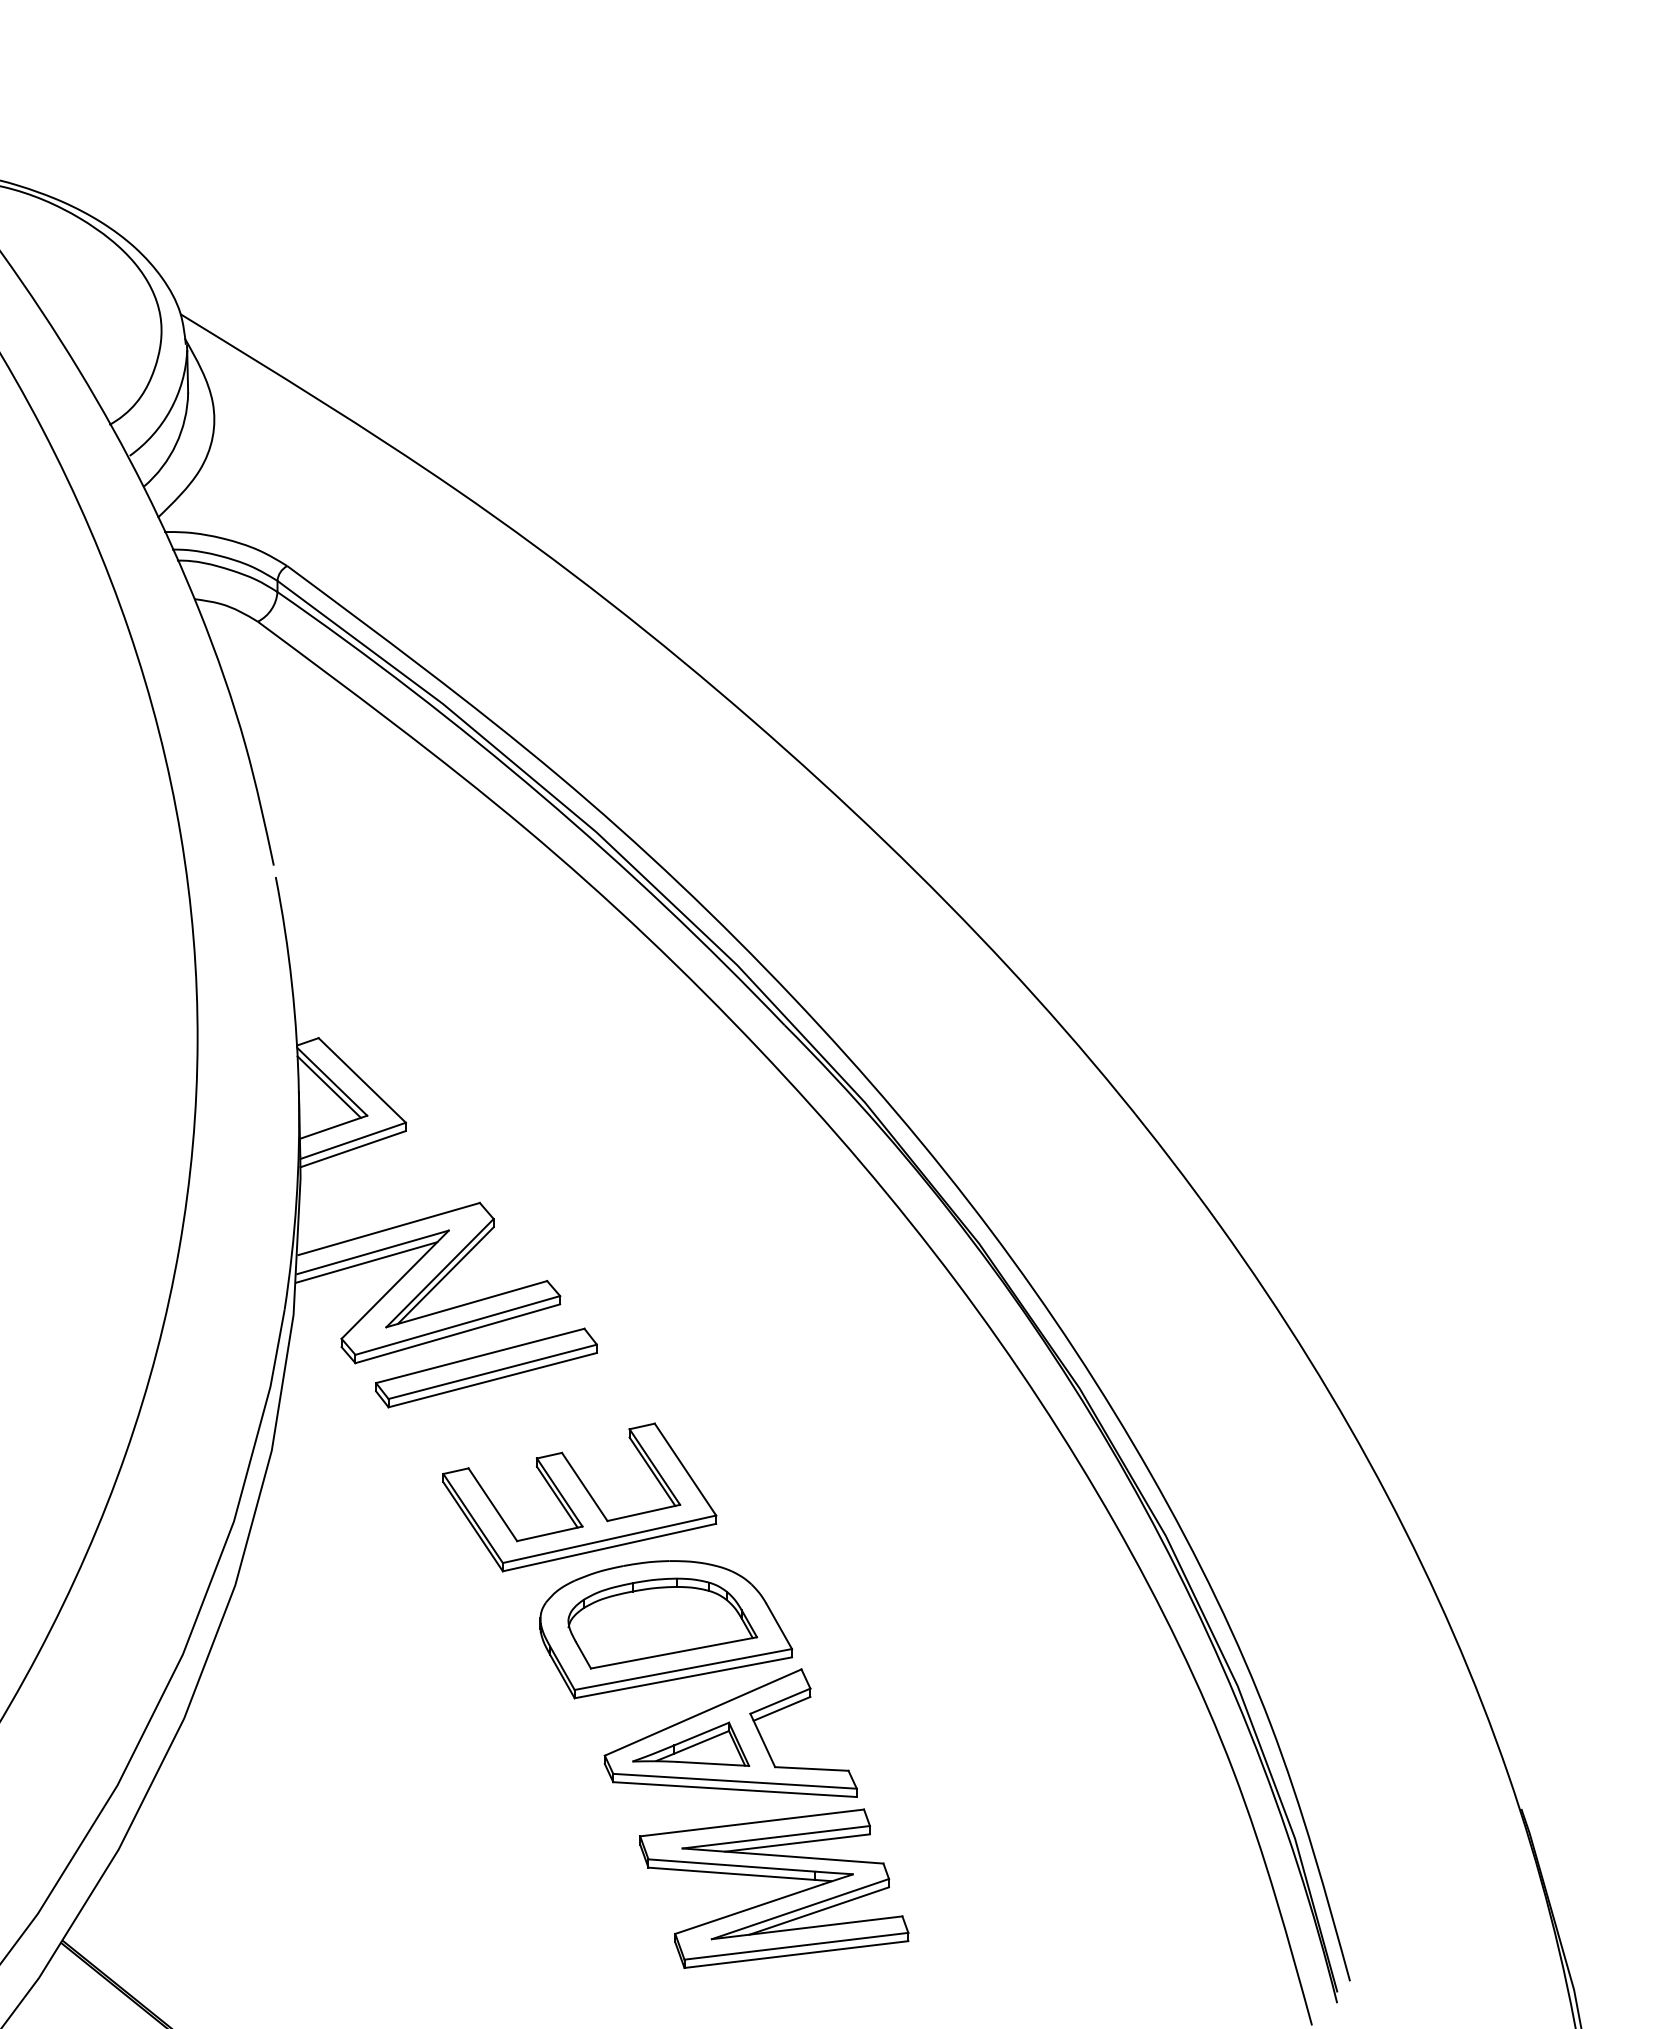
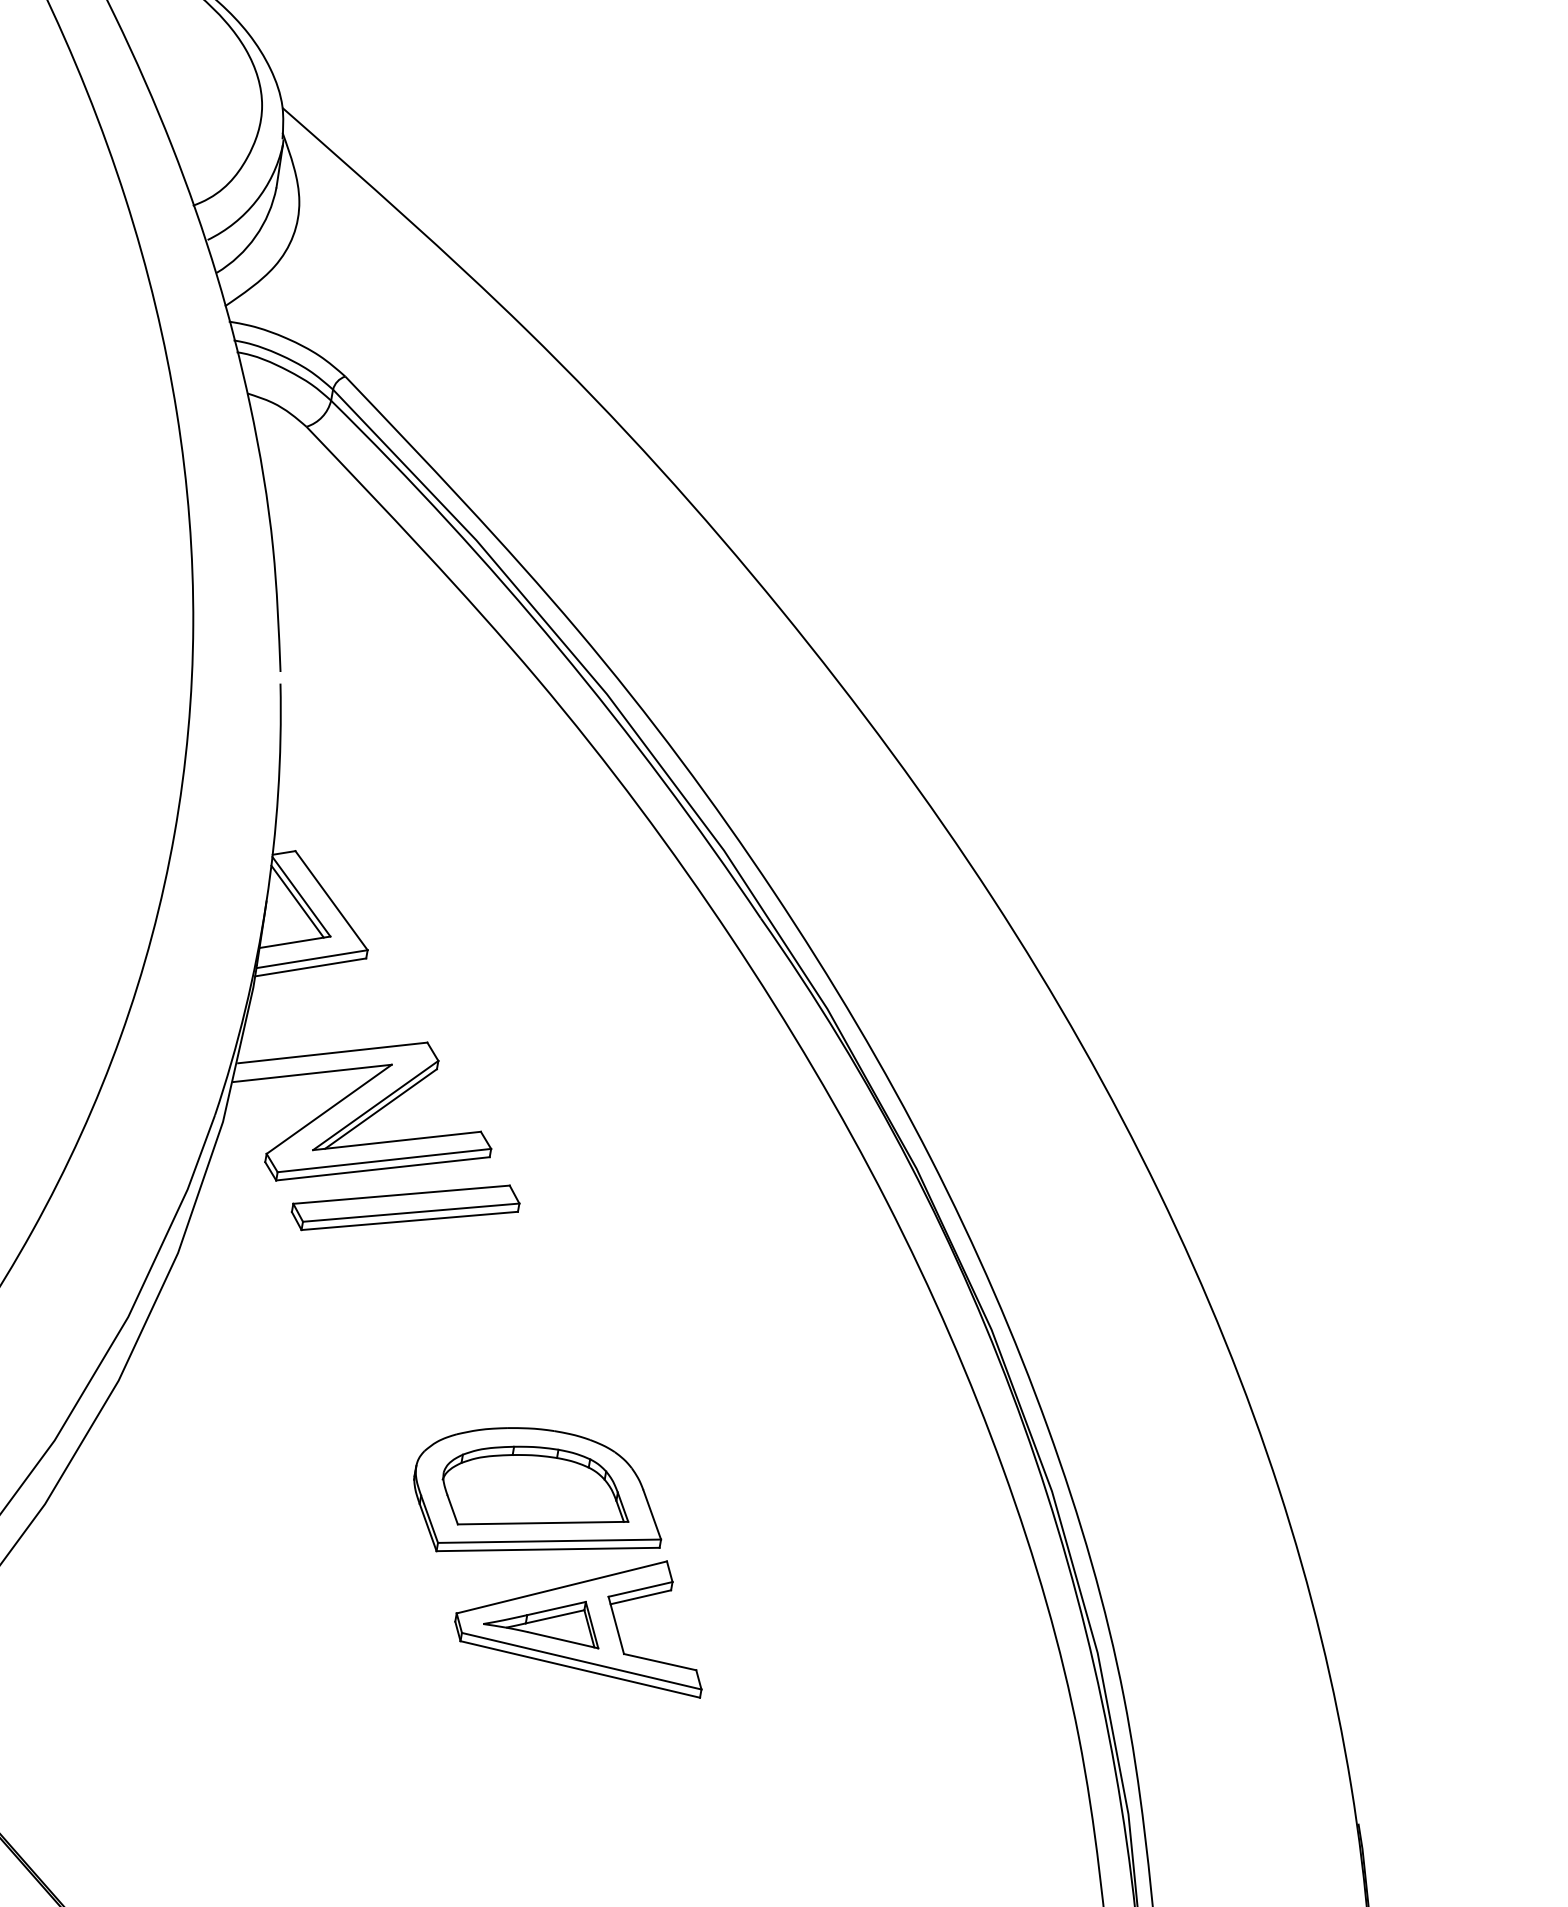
line: (366, 1262) -> (304, 1082), removed
part: (579, 1497) -> (475, 1352), removed
part: (777, 1878) -> (607, 1765), removed

